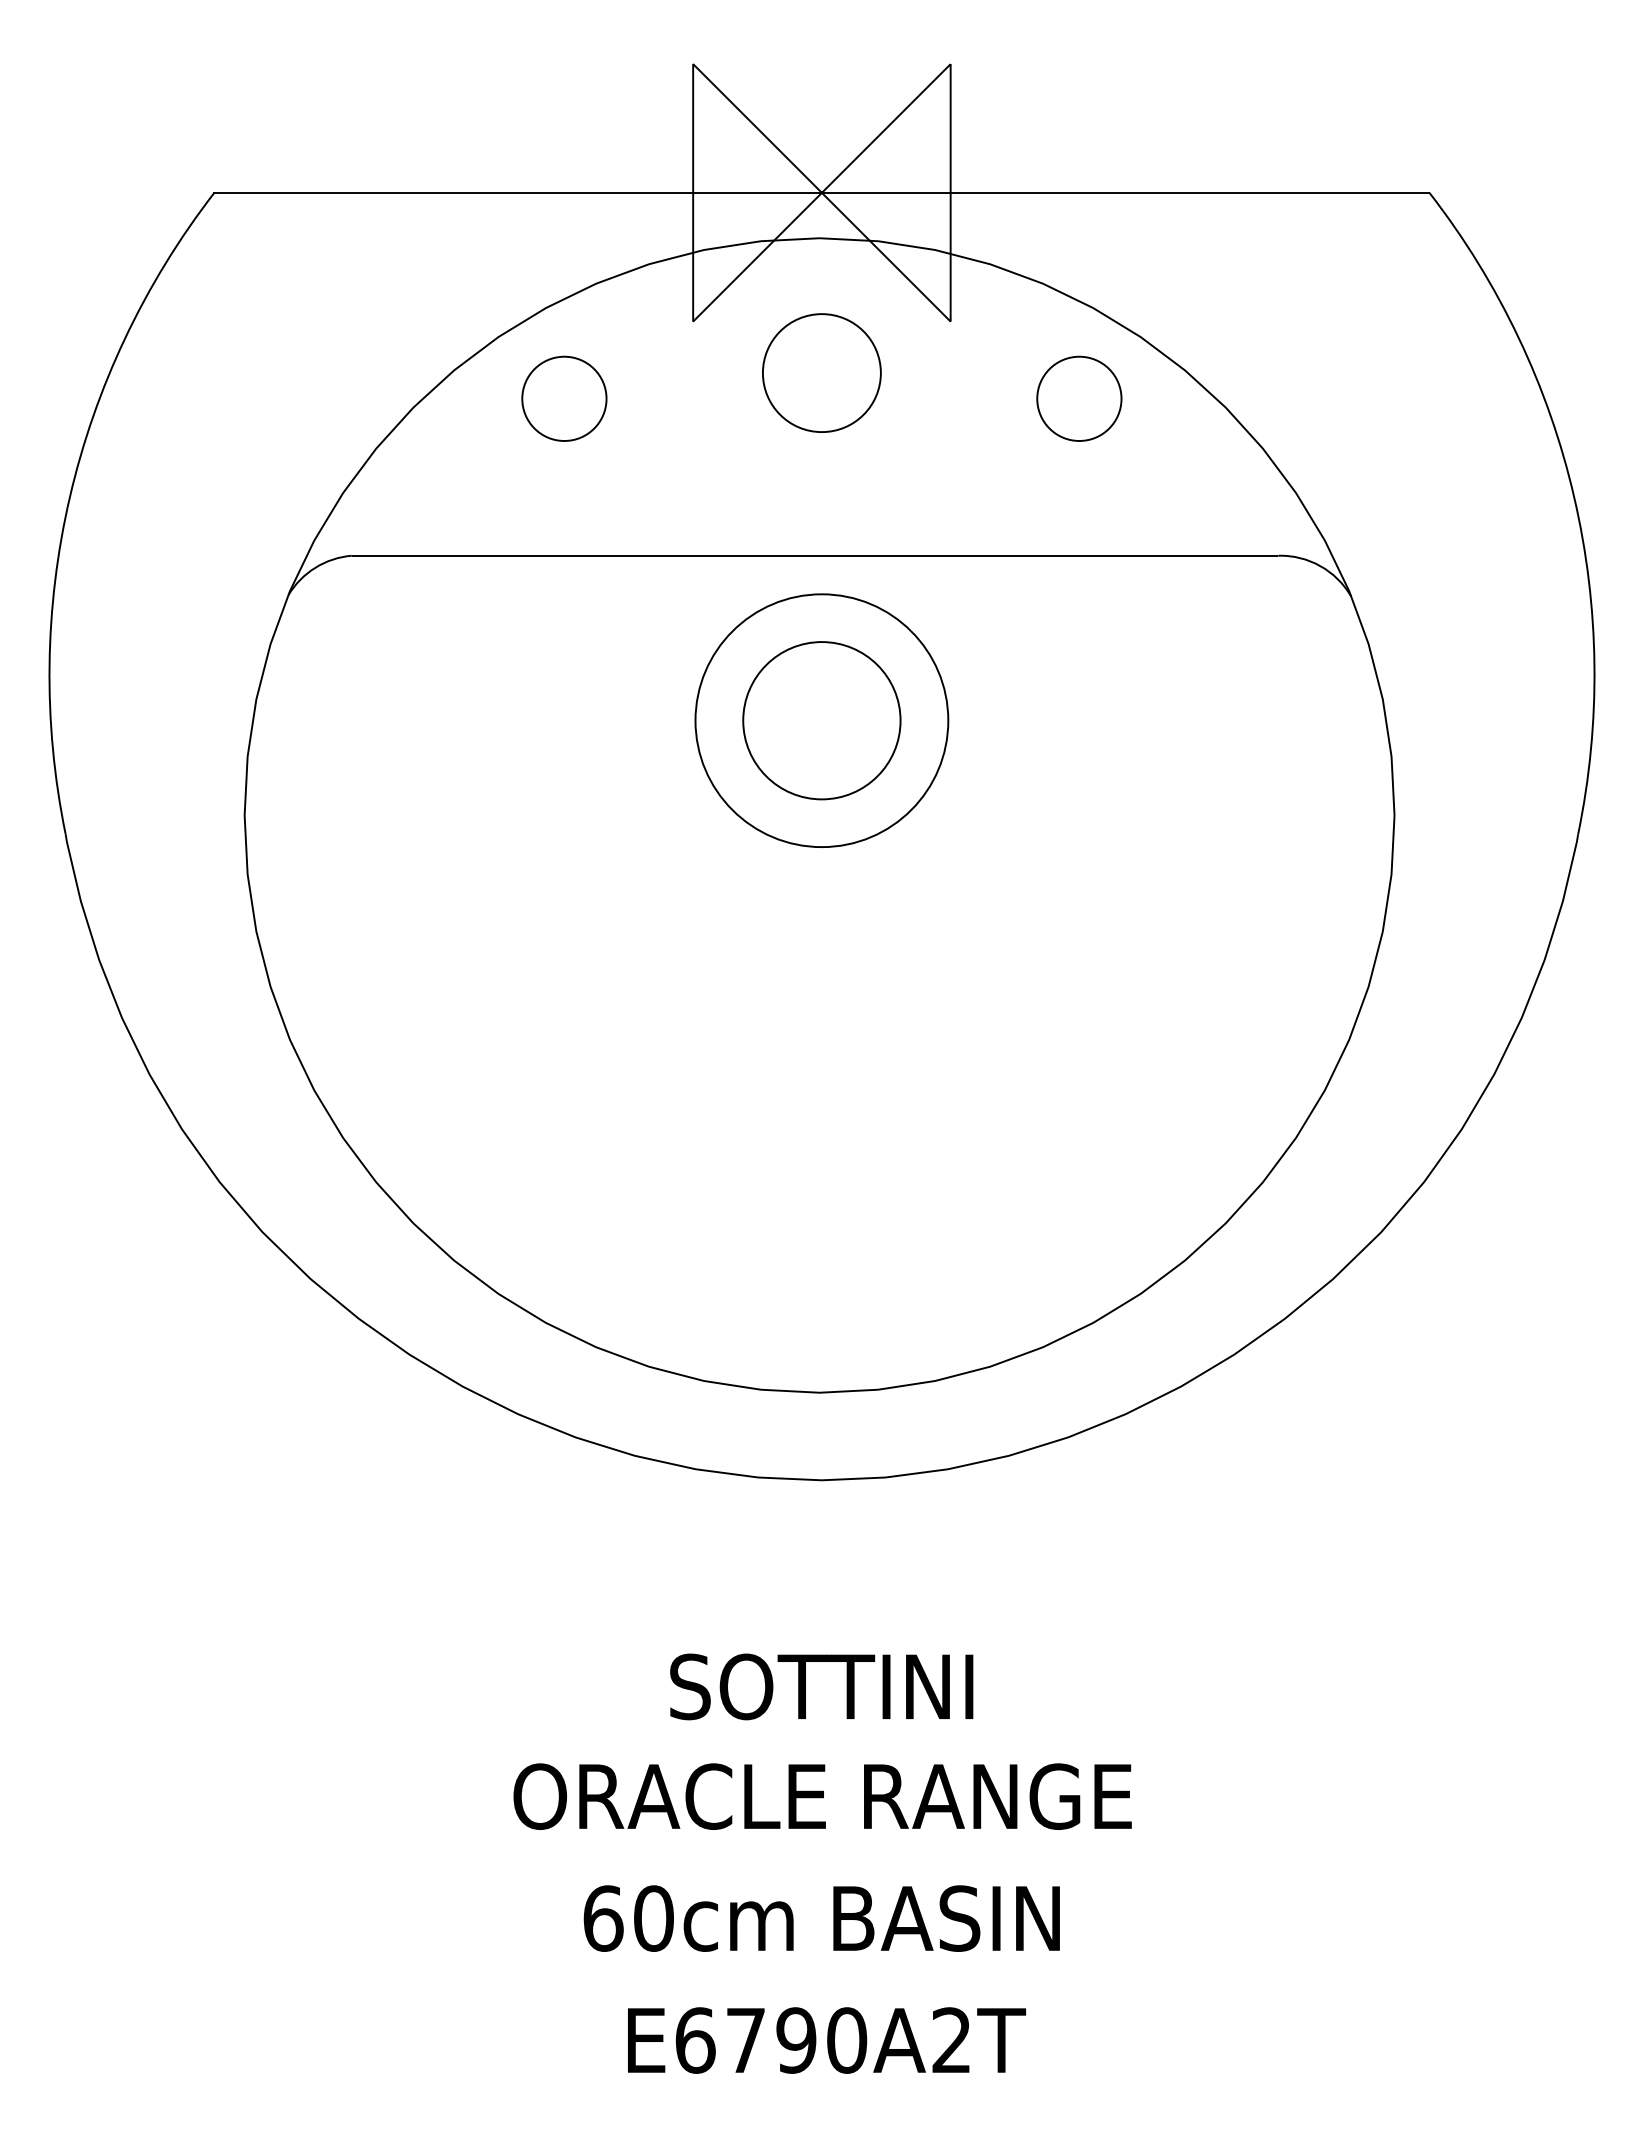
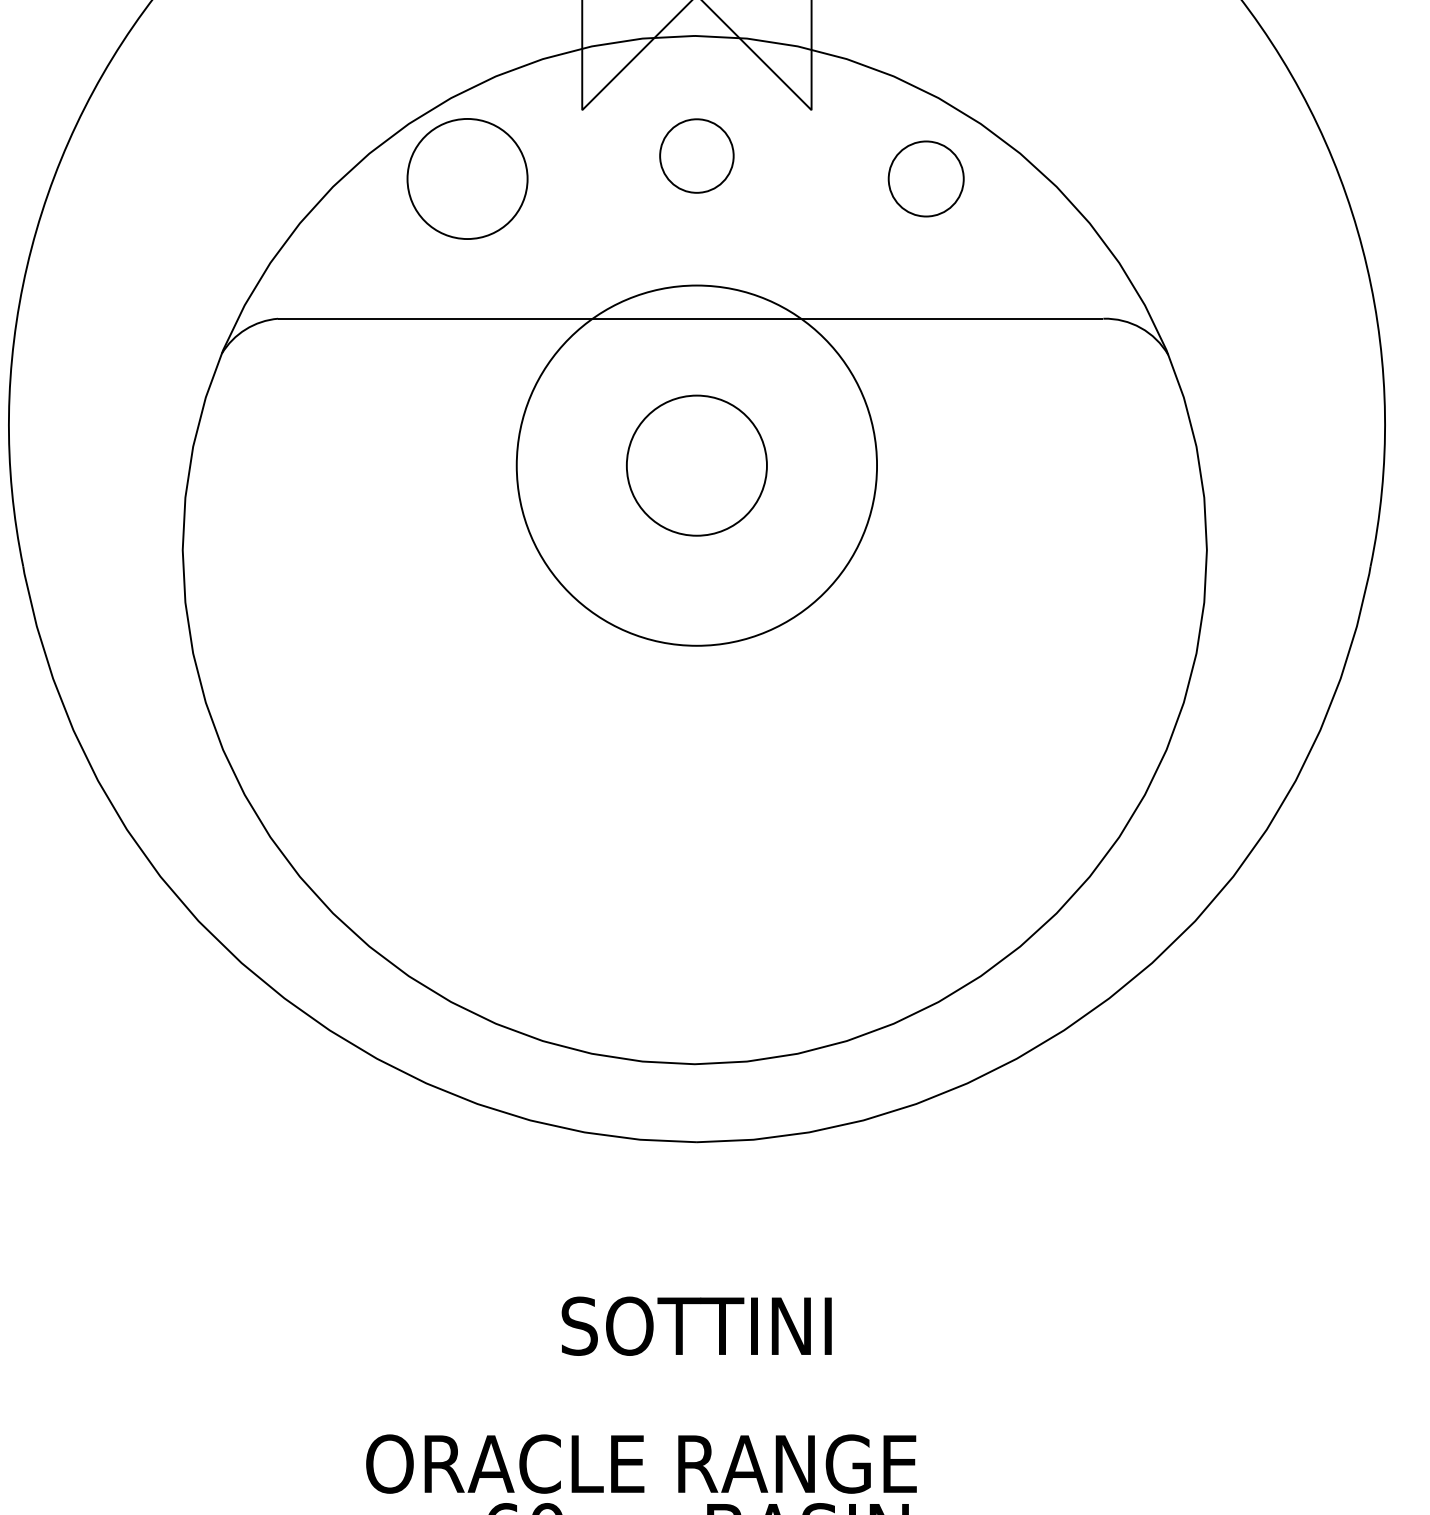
circle: (821, 373) -> (696, 156), size x0.7
circle: (564, 398) -> (467, 178), size x1.6
circle: (821, 720) -> (696, 465), size x1.6
text: (822, 1796) -> (641, 1463), moved

